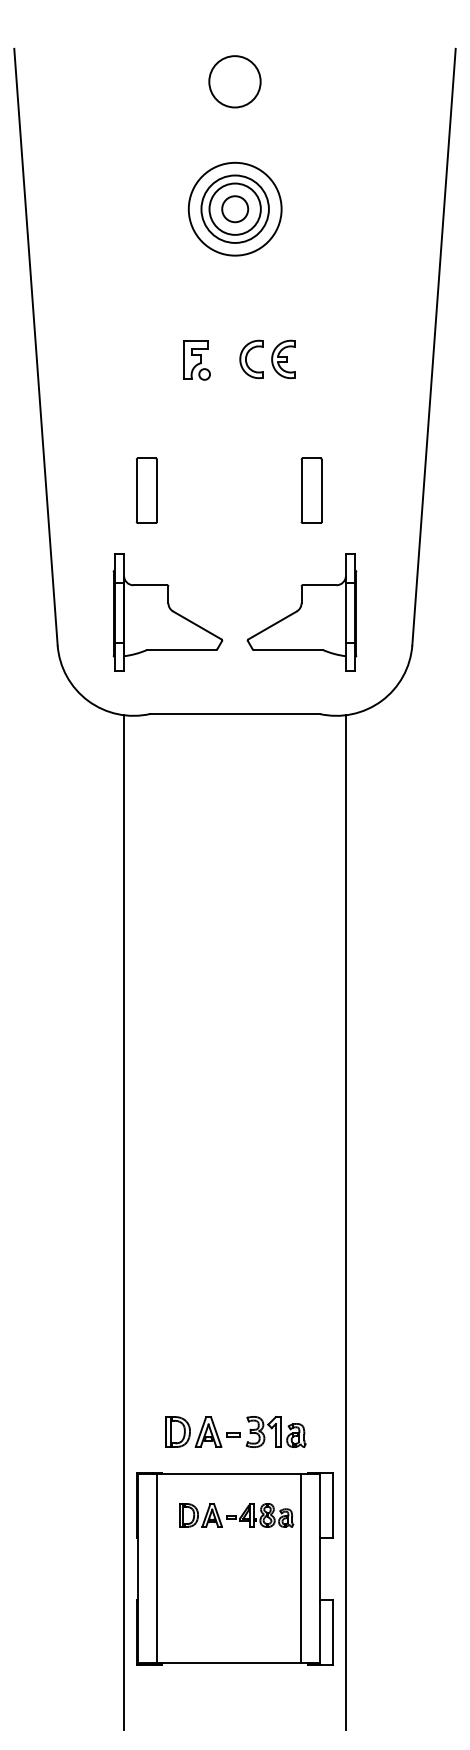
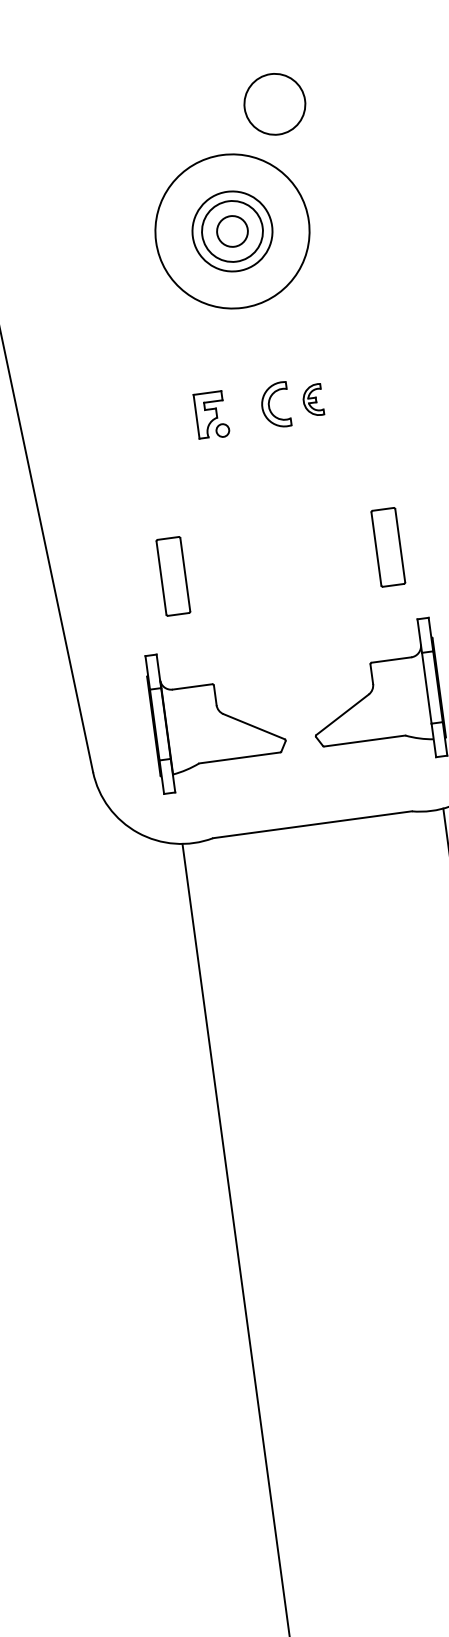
circle: (234, 81) -> (274, 104), moved
circle: (234, 208) -> (231, 230), size x1.4
part: (283, 359) -> (313, 400), size x0.7
part: (311, 490) -> (388, 547), moved

